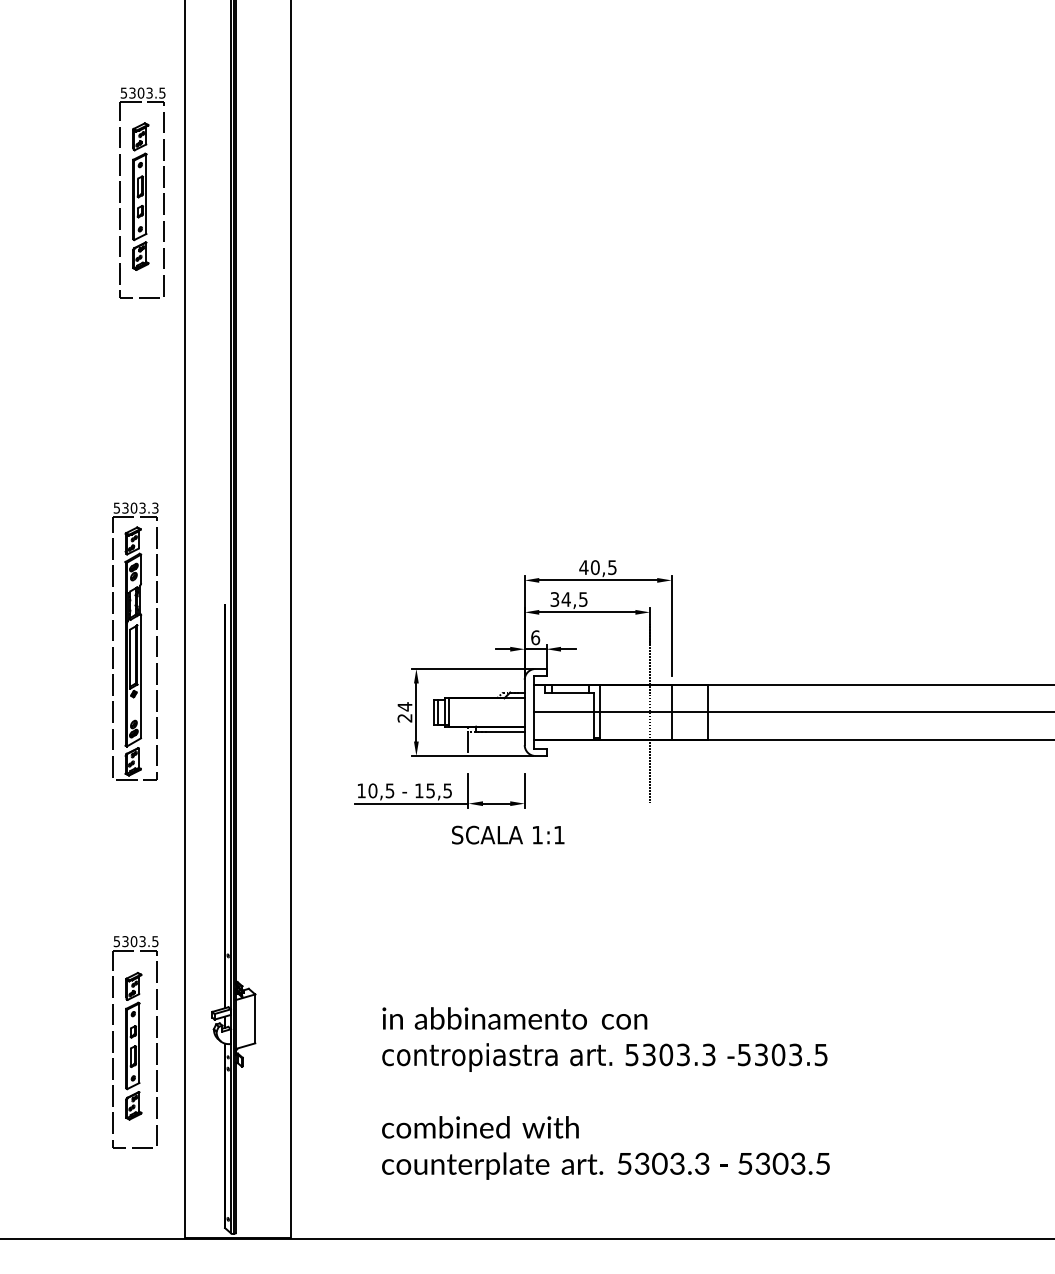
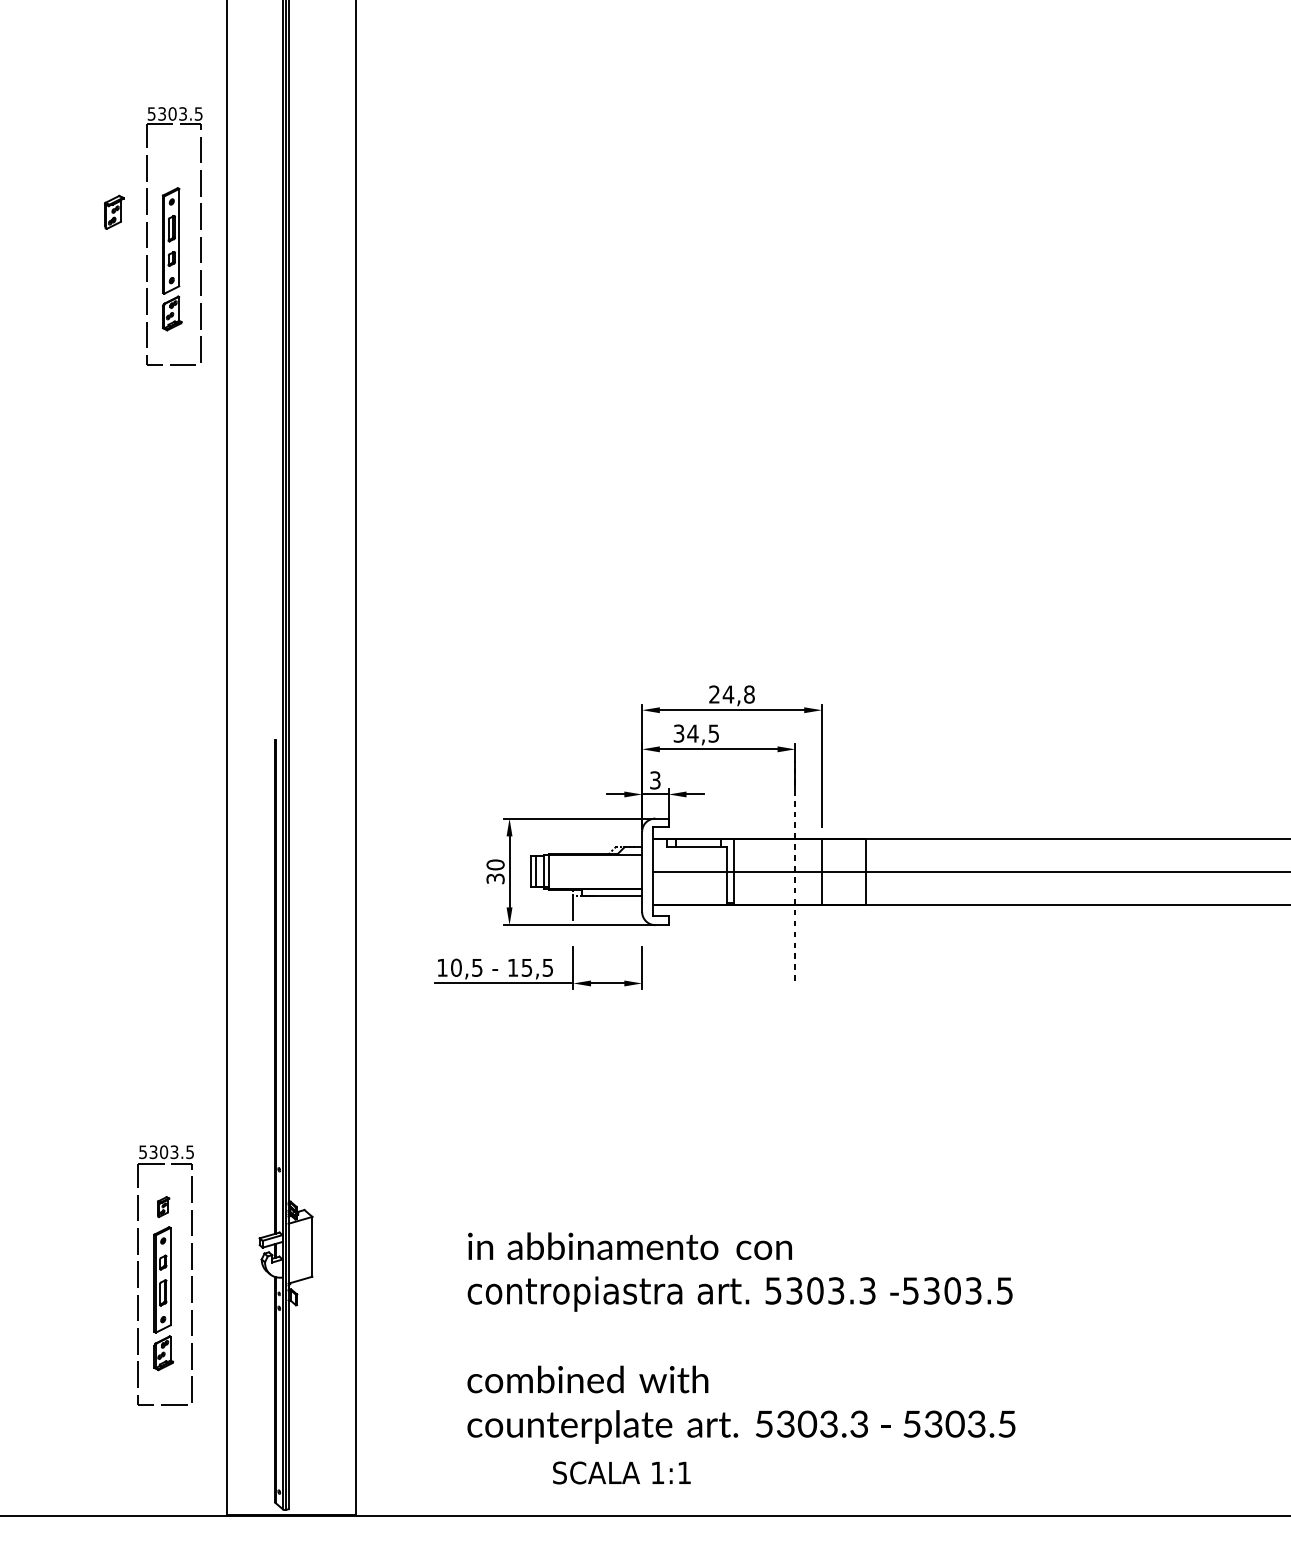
part: (140, 136) -> (114, 211), moved
text: (597, 567) -> (731, 694), 40,5 -> 24,8
text: (535, 637) -> (655, 780), 6 -> 3
part: (135, 641) -> (165, 784), removed
text: (404, 712) -> (495, 871), 24 -> 30
text: (507, 834) -> (621, 1472), moved
part: (133, 985) -> (163, 1206), size x0.6

